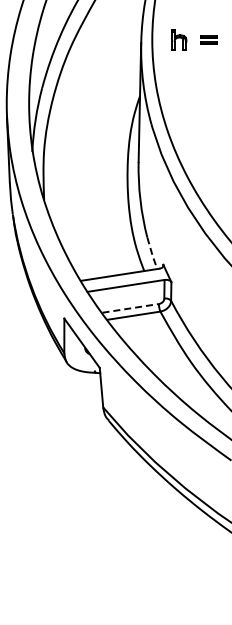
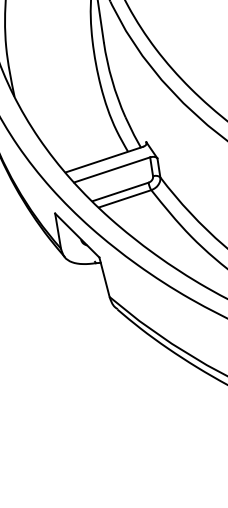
line: (152, 254) -> (133, 133), dashed -> solid
line: (130, 308) -> (120, 192), dashed -> solid

